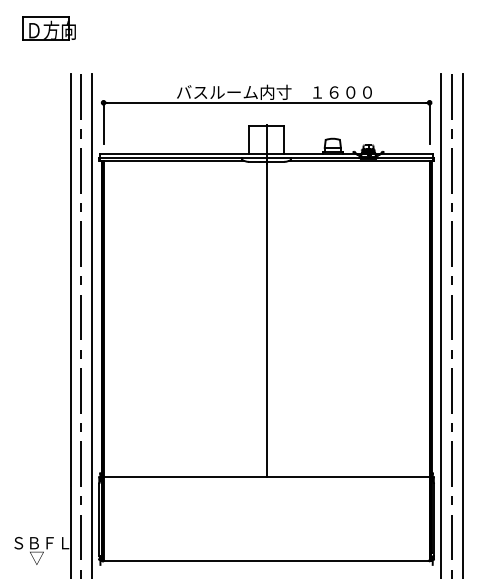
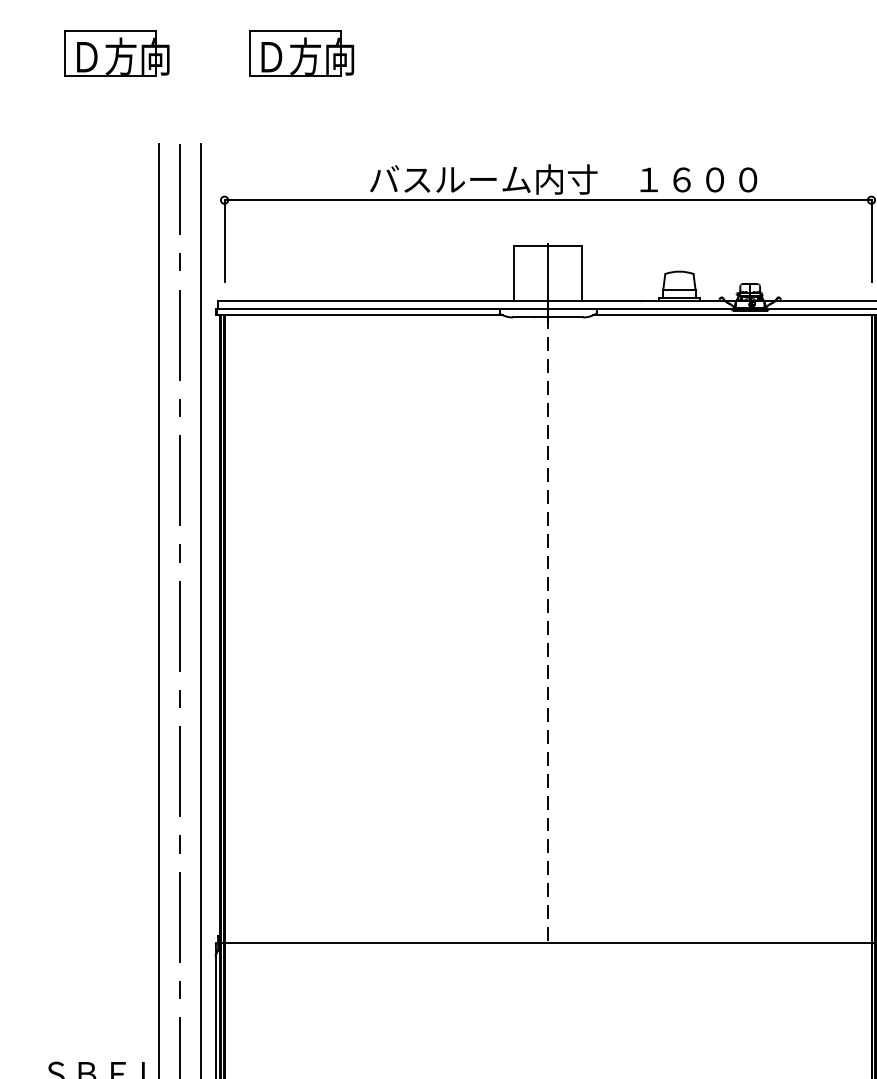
part: (141, 28) -> (299, 52), added
line: (266, 319) -> (547, 630), solid -> dashed

